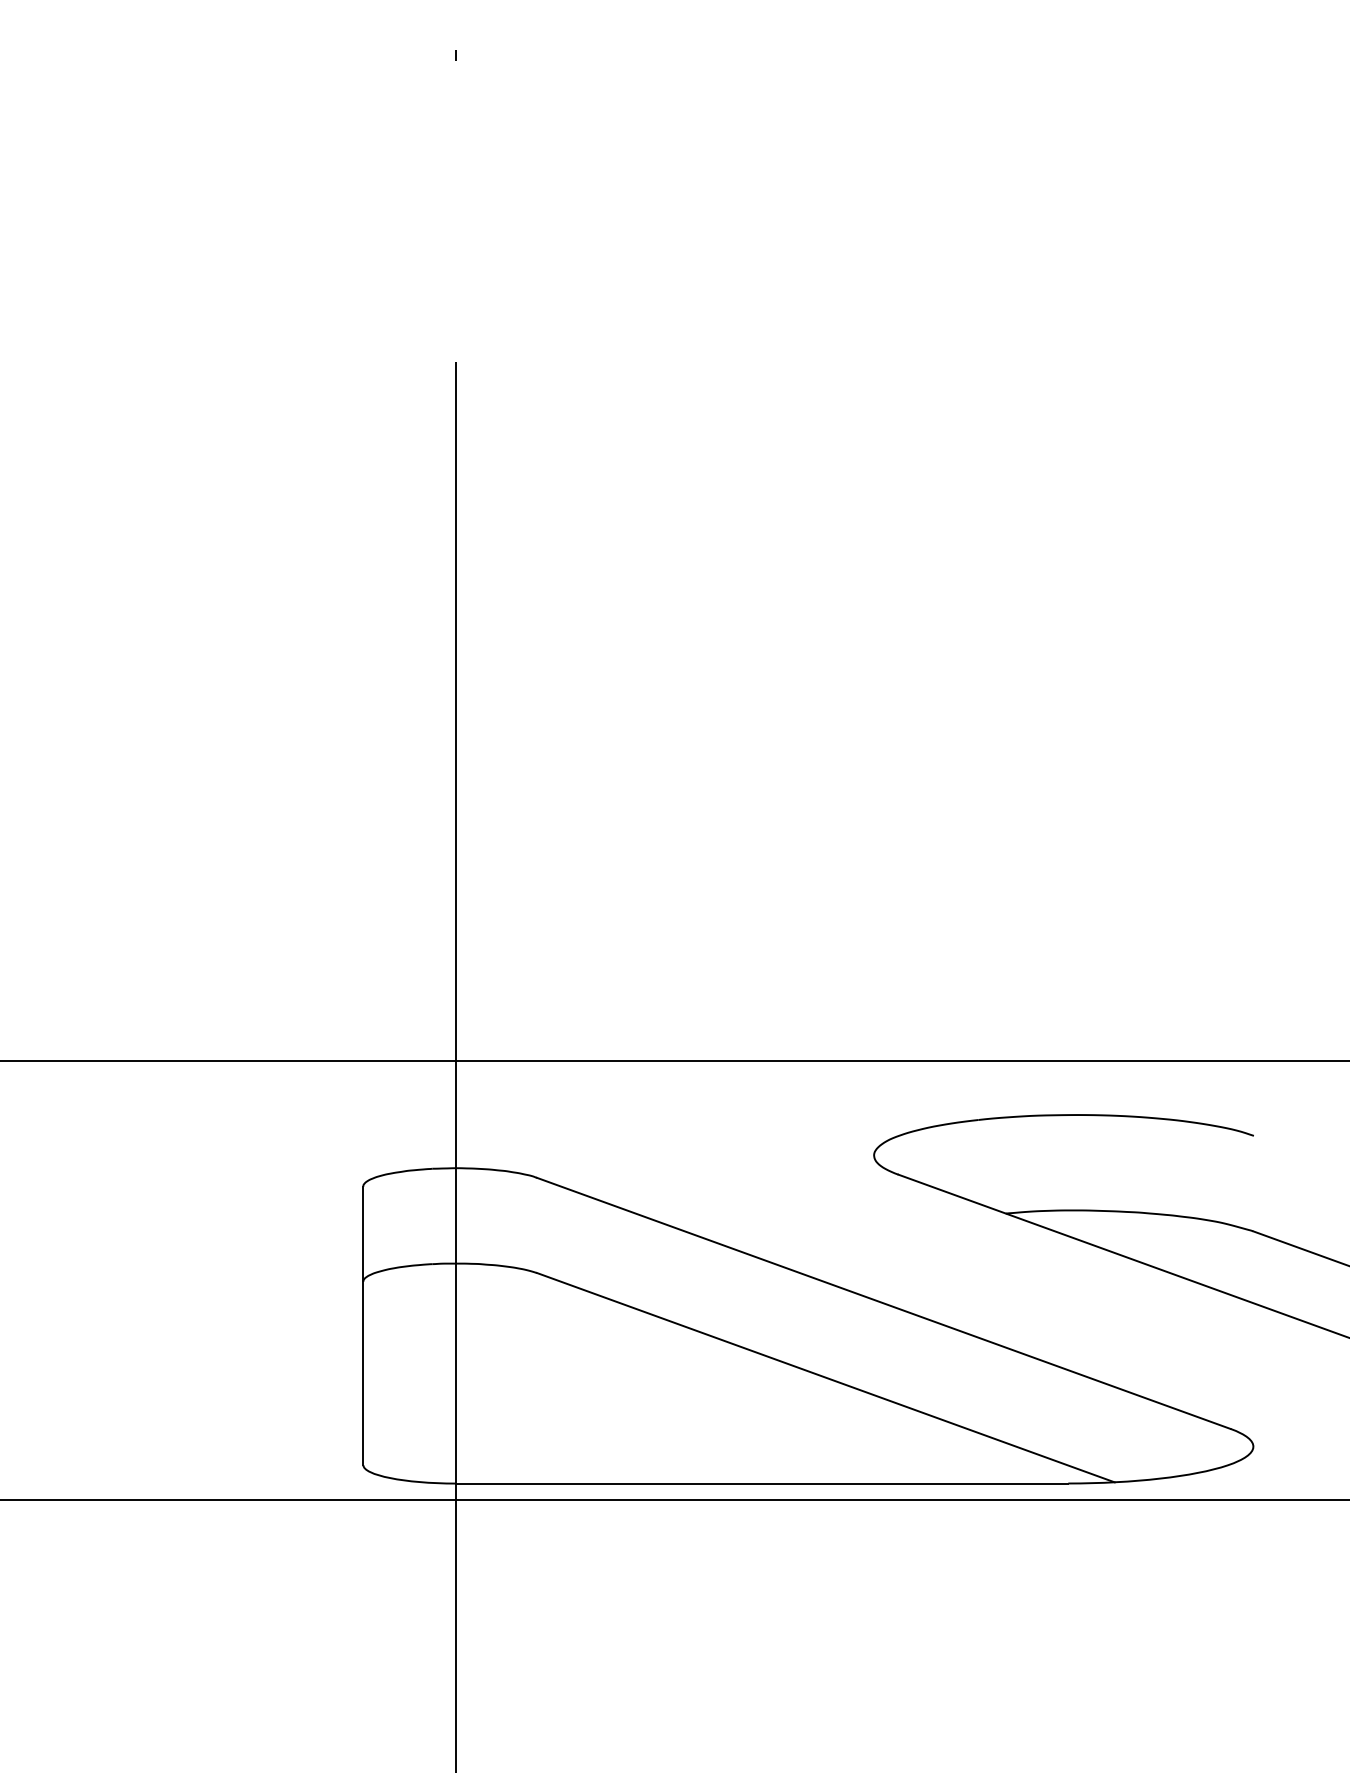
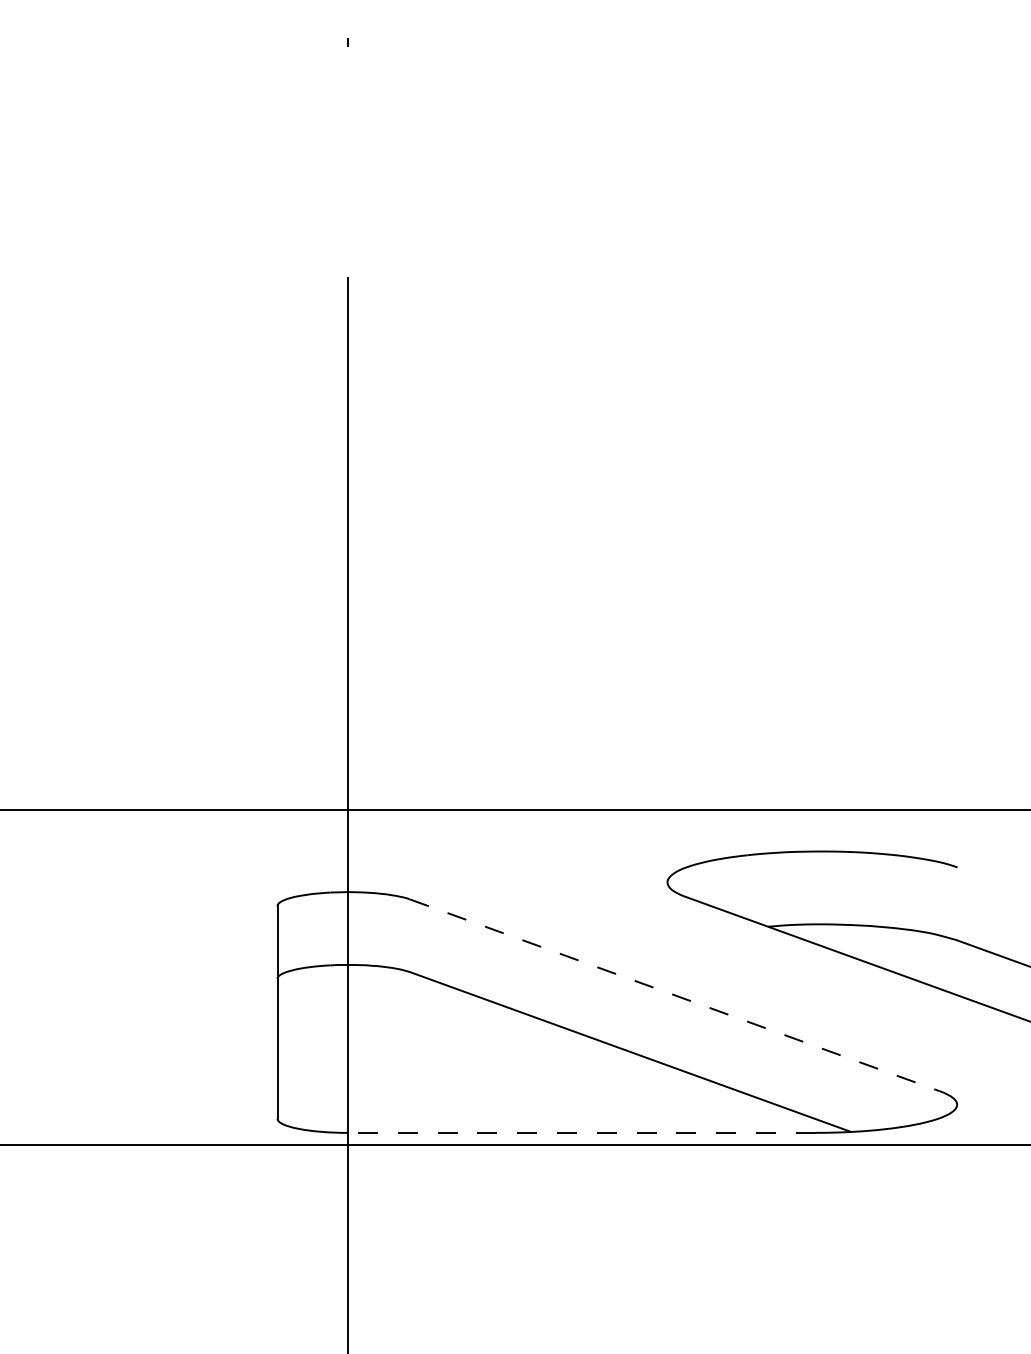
line: (883, 1303) -> (674, 995), solid -> dashed
line: (761, 1483) -> (581, 1132), solid -> dashed

